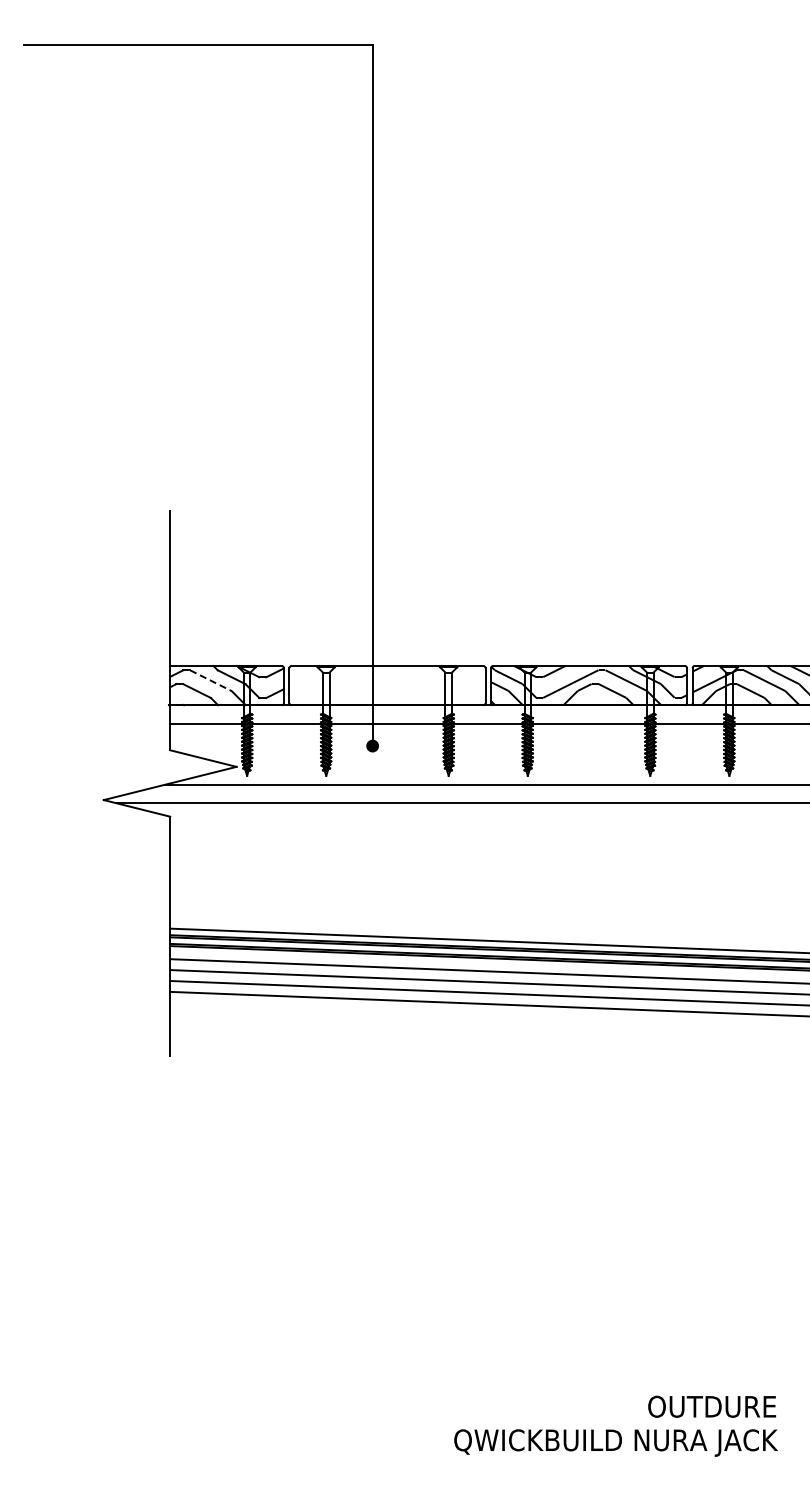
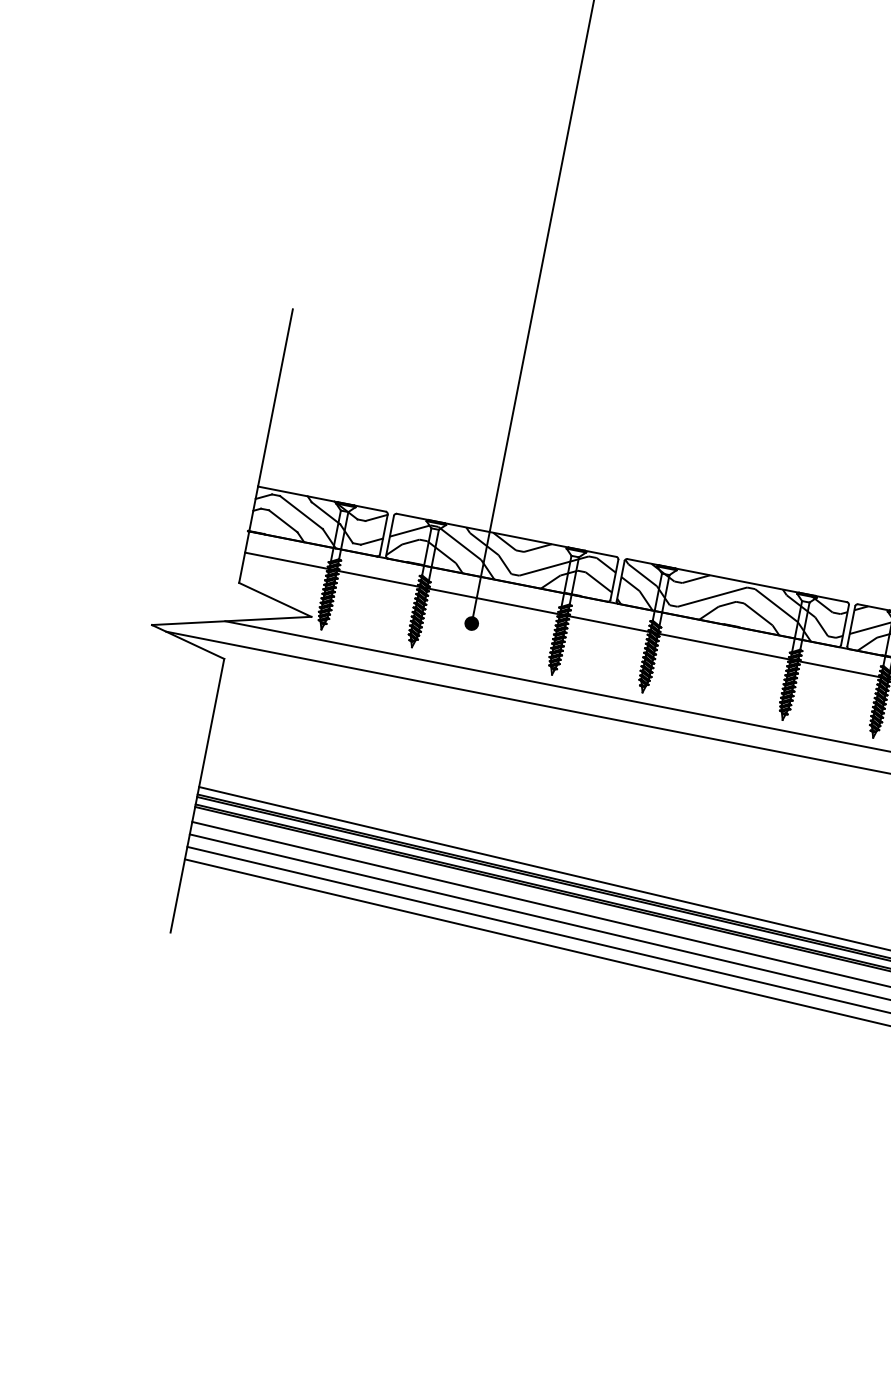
line: (211, 680) -> (302, 512), dashed -> solid
hatch: (387, 685) -> (502, 557), added

